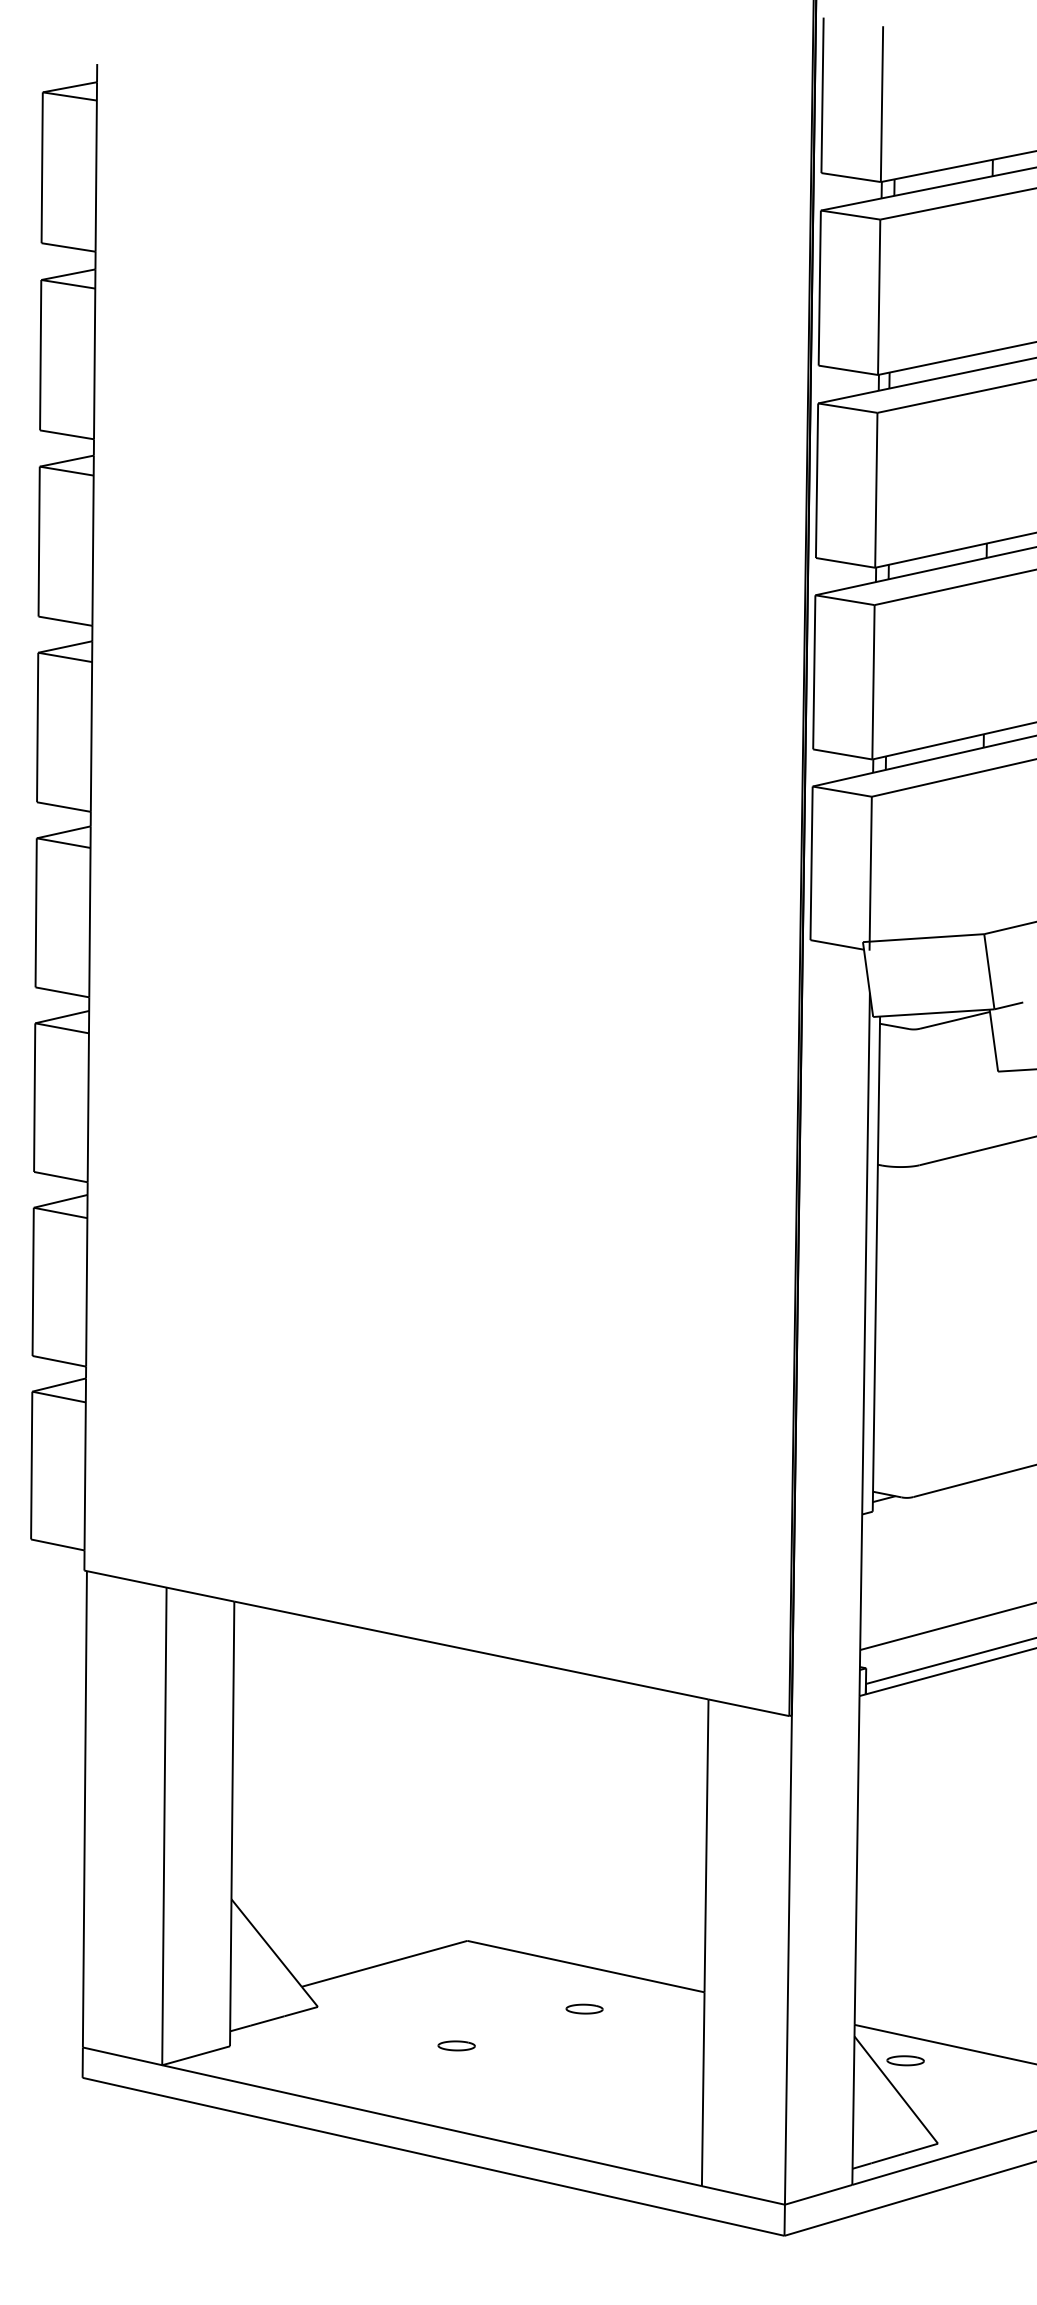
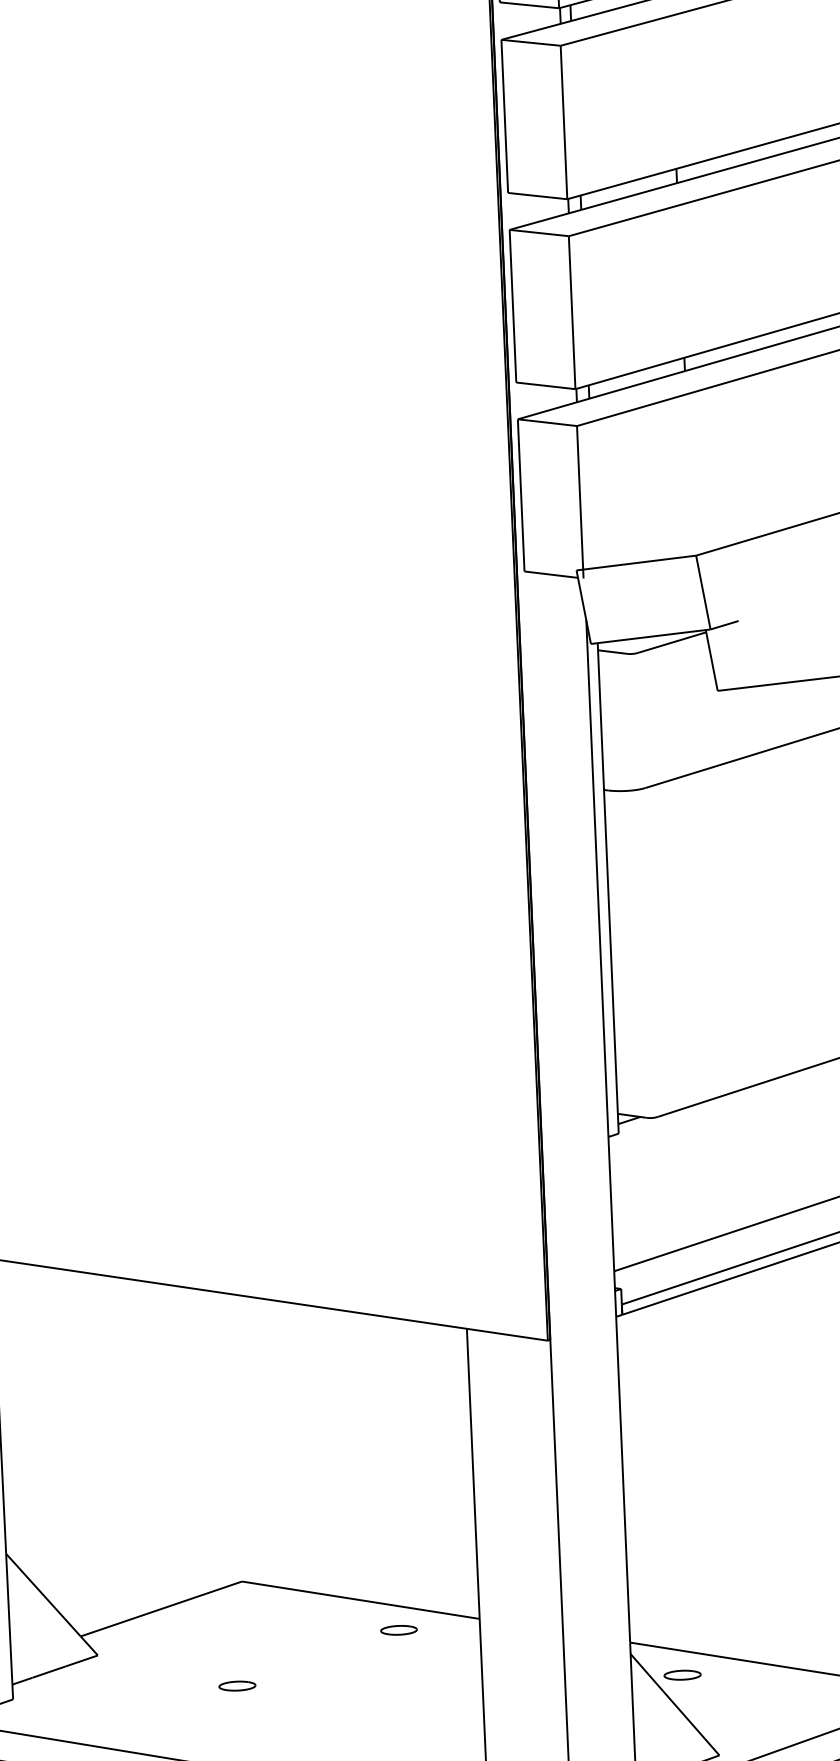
part: (584, 2008) -> (398, 1629), moved

